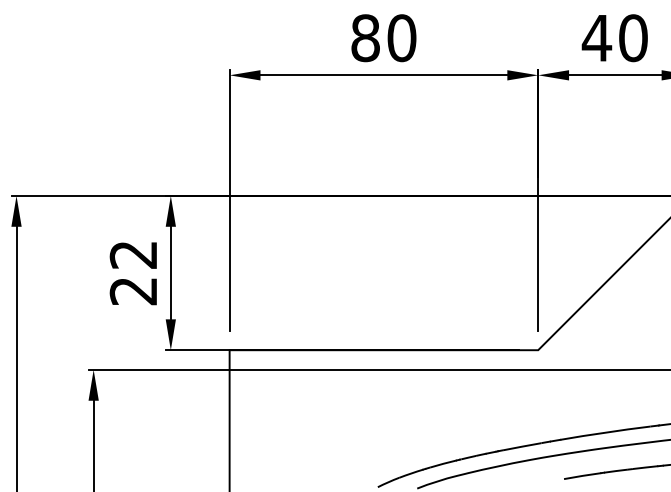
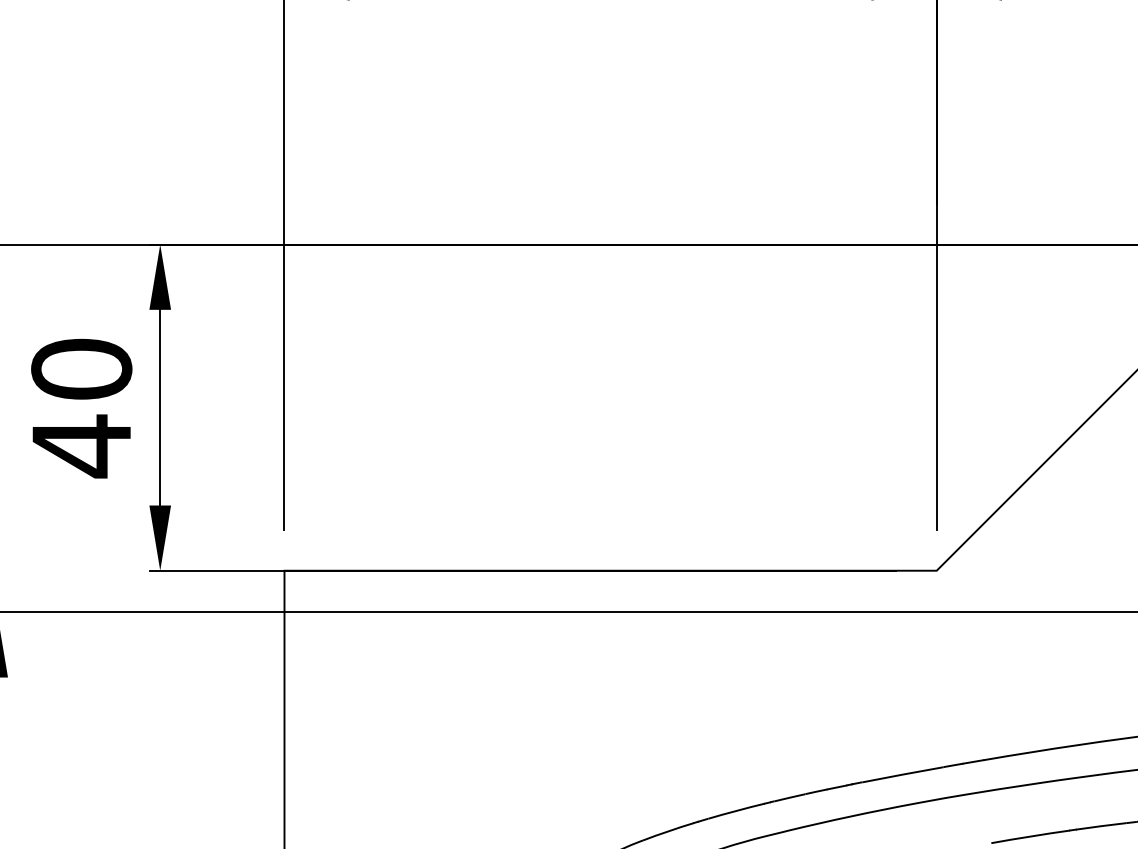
text: (133, 273) -> (81, 408), 22 -> 40

